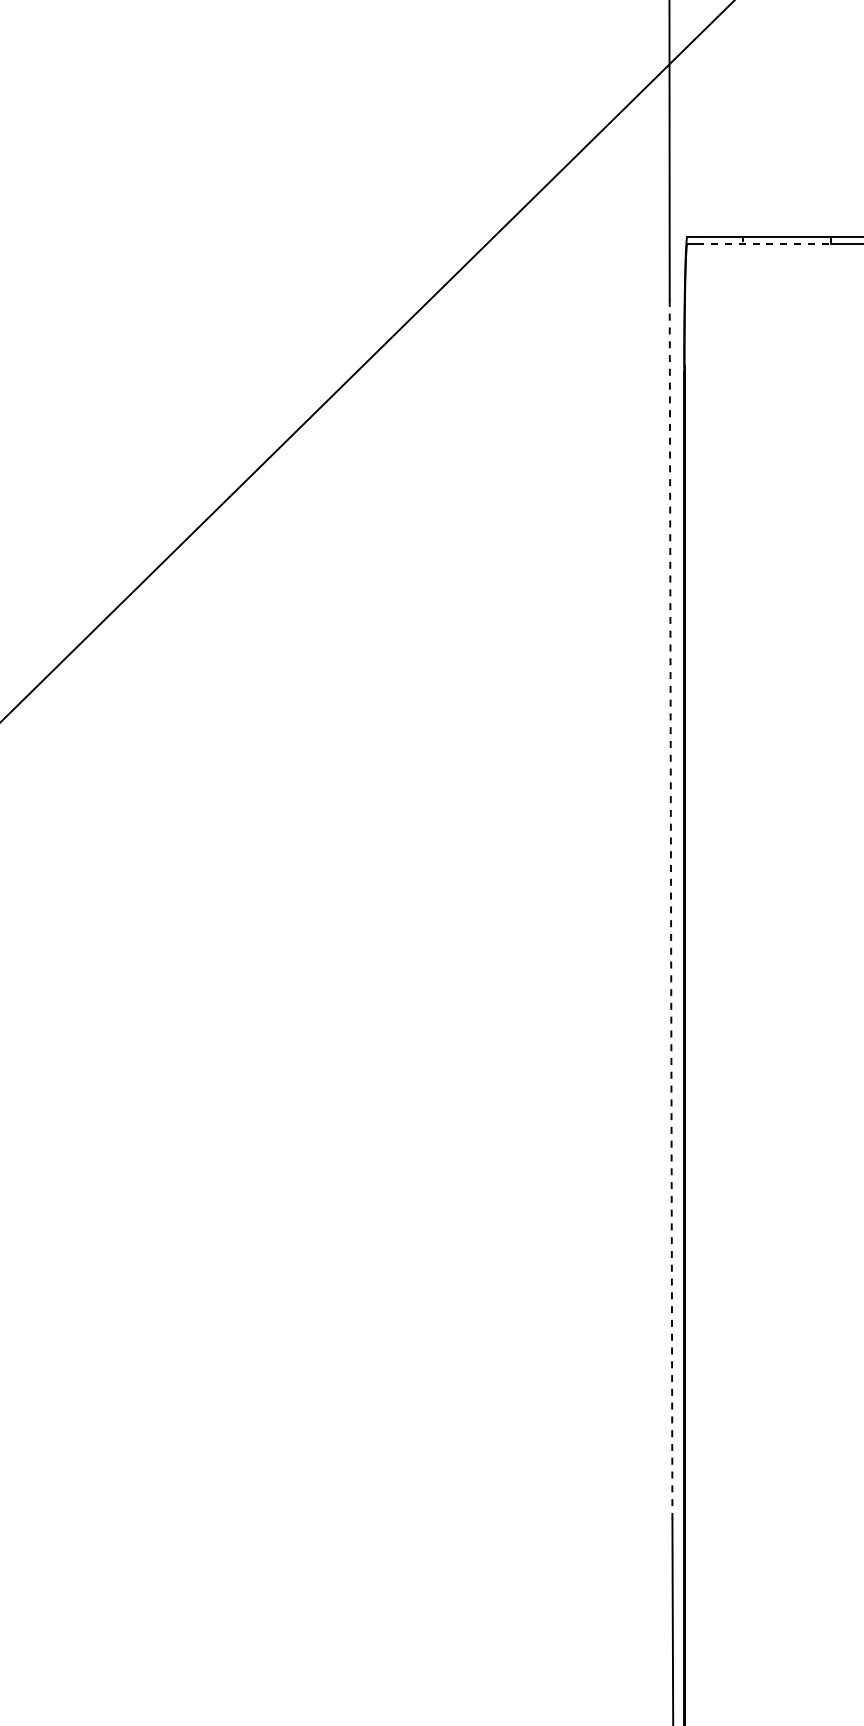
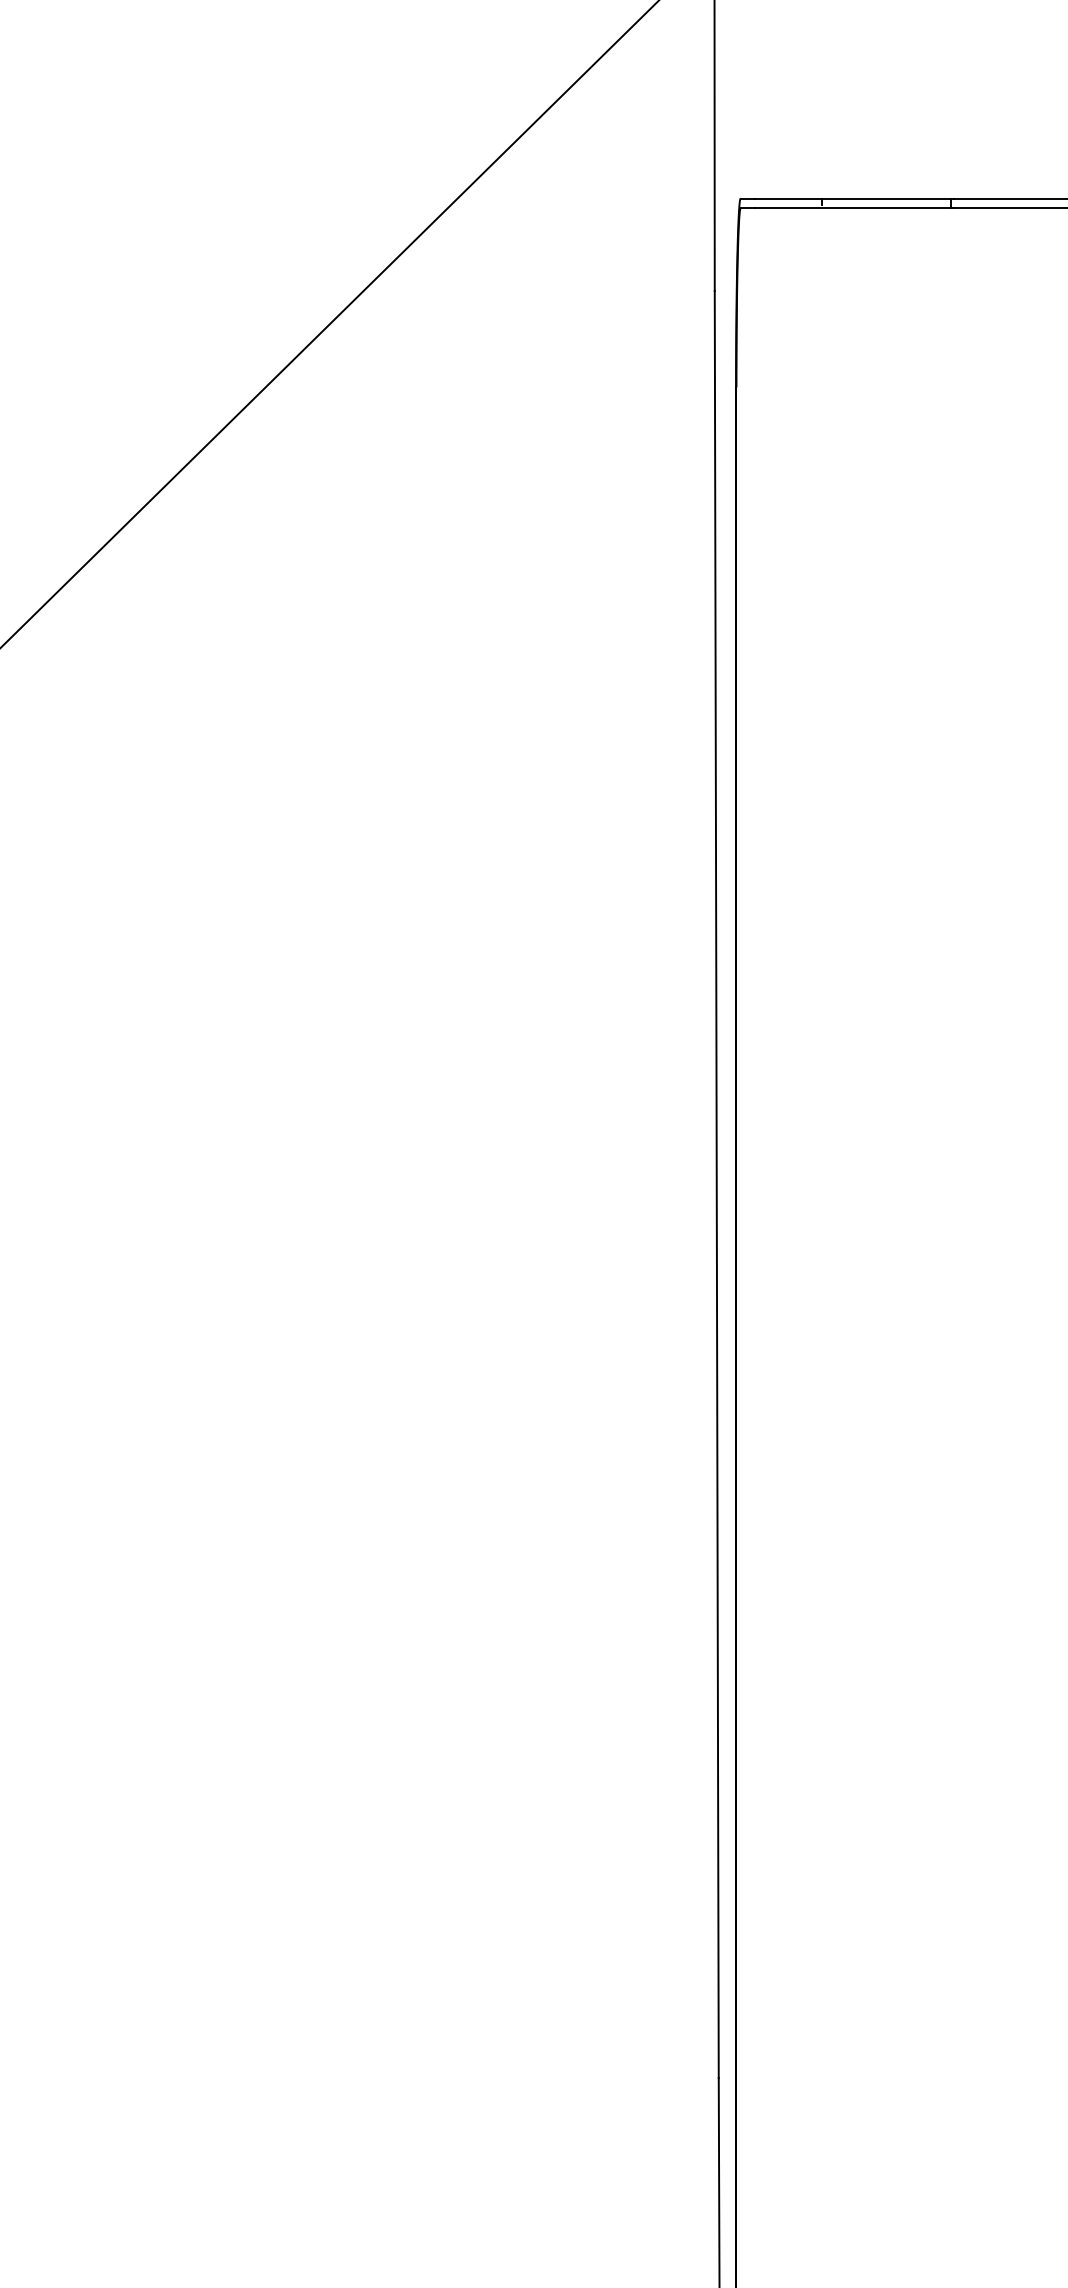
line: (765, 243) -> (855, 208), dashed -> solid
line: (671, 909) -> (717, 1184), dashed -> solid

